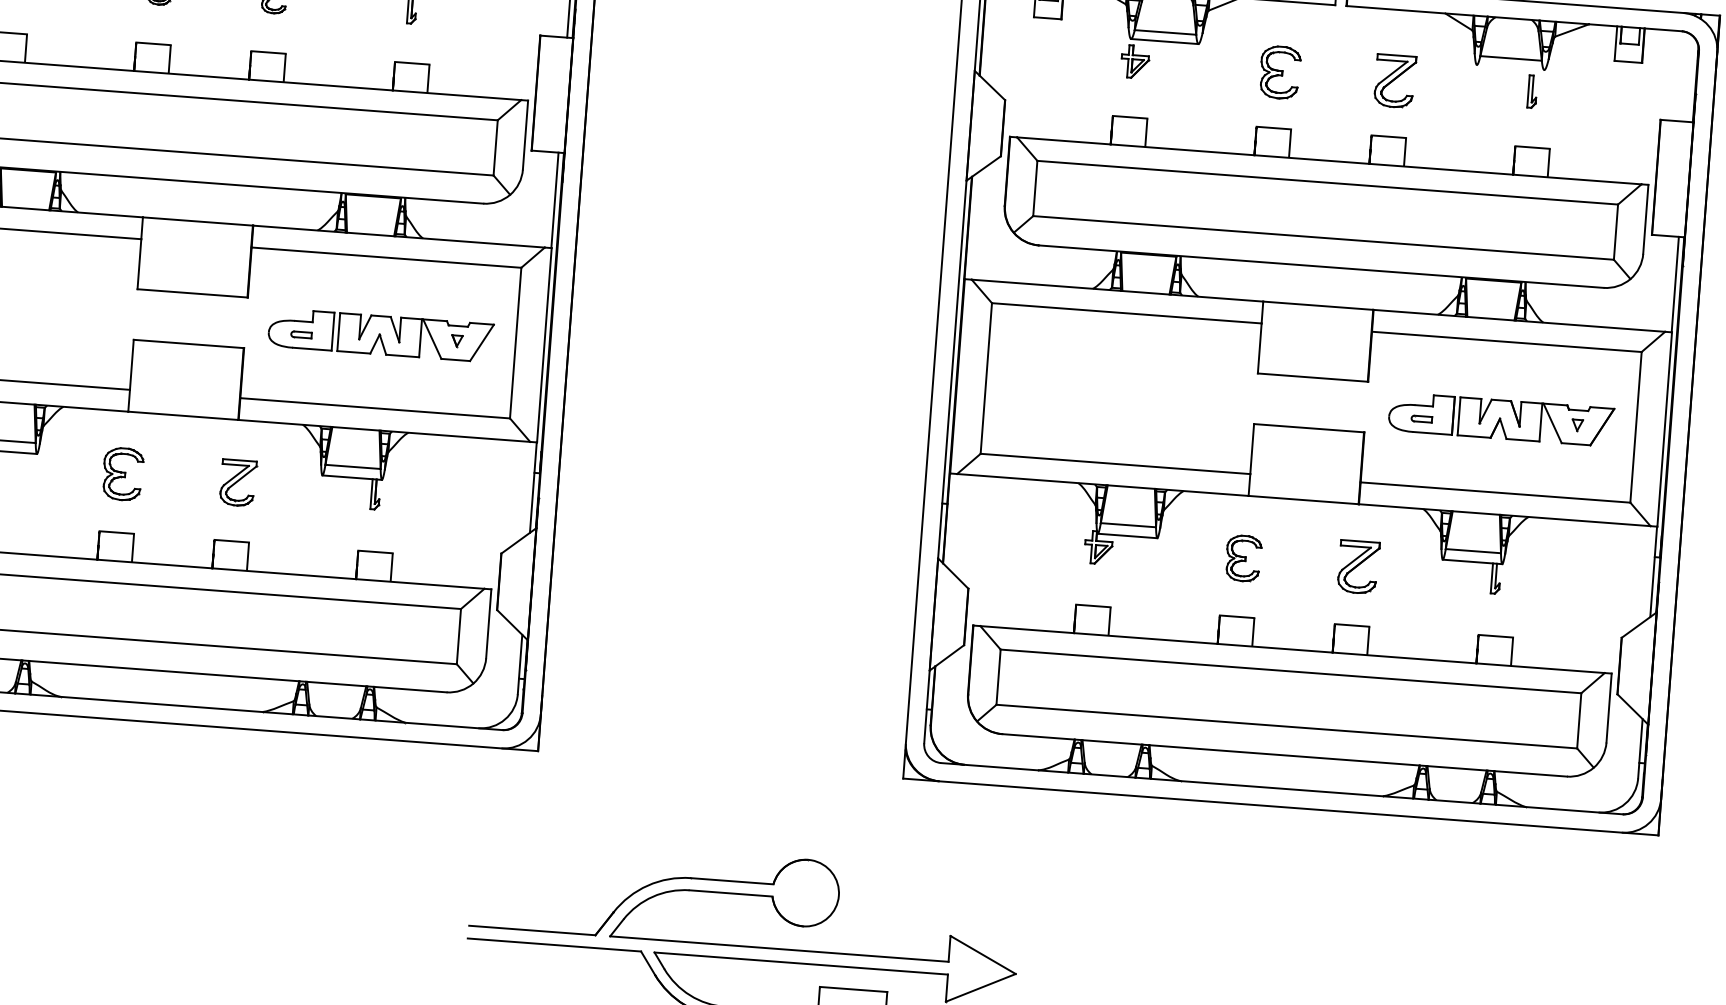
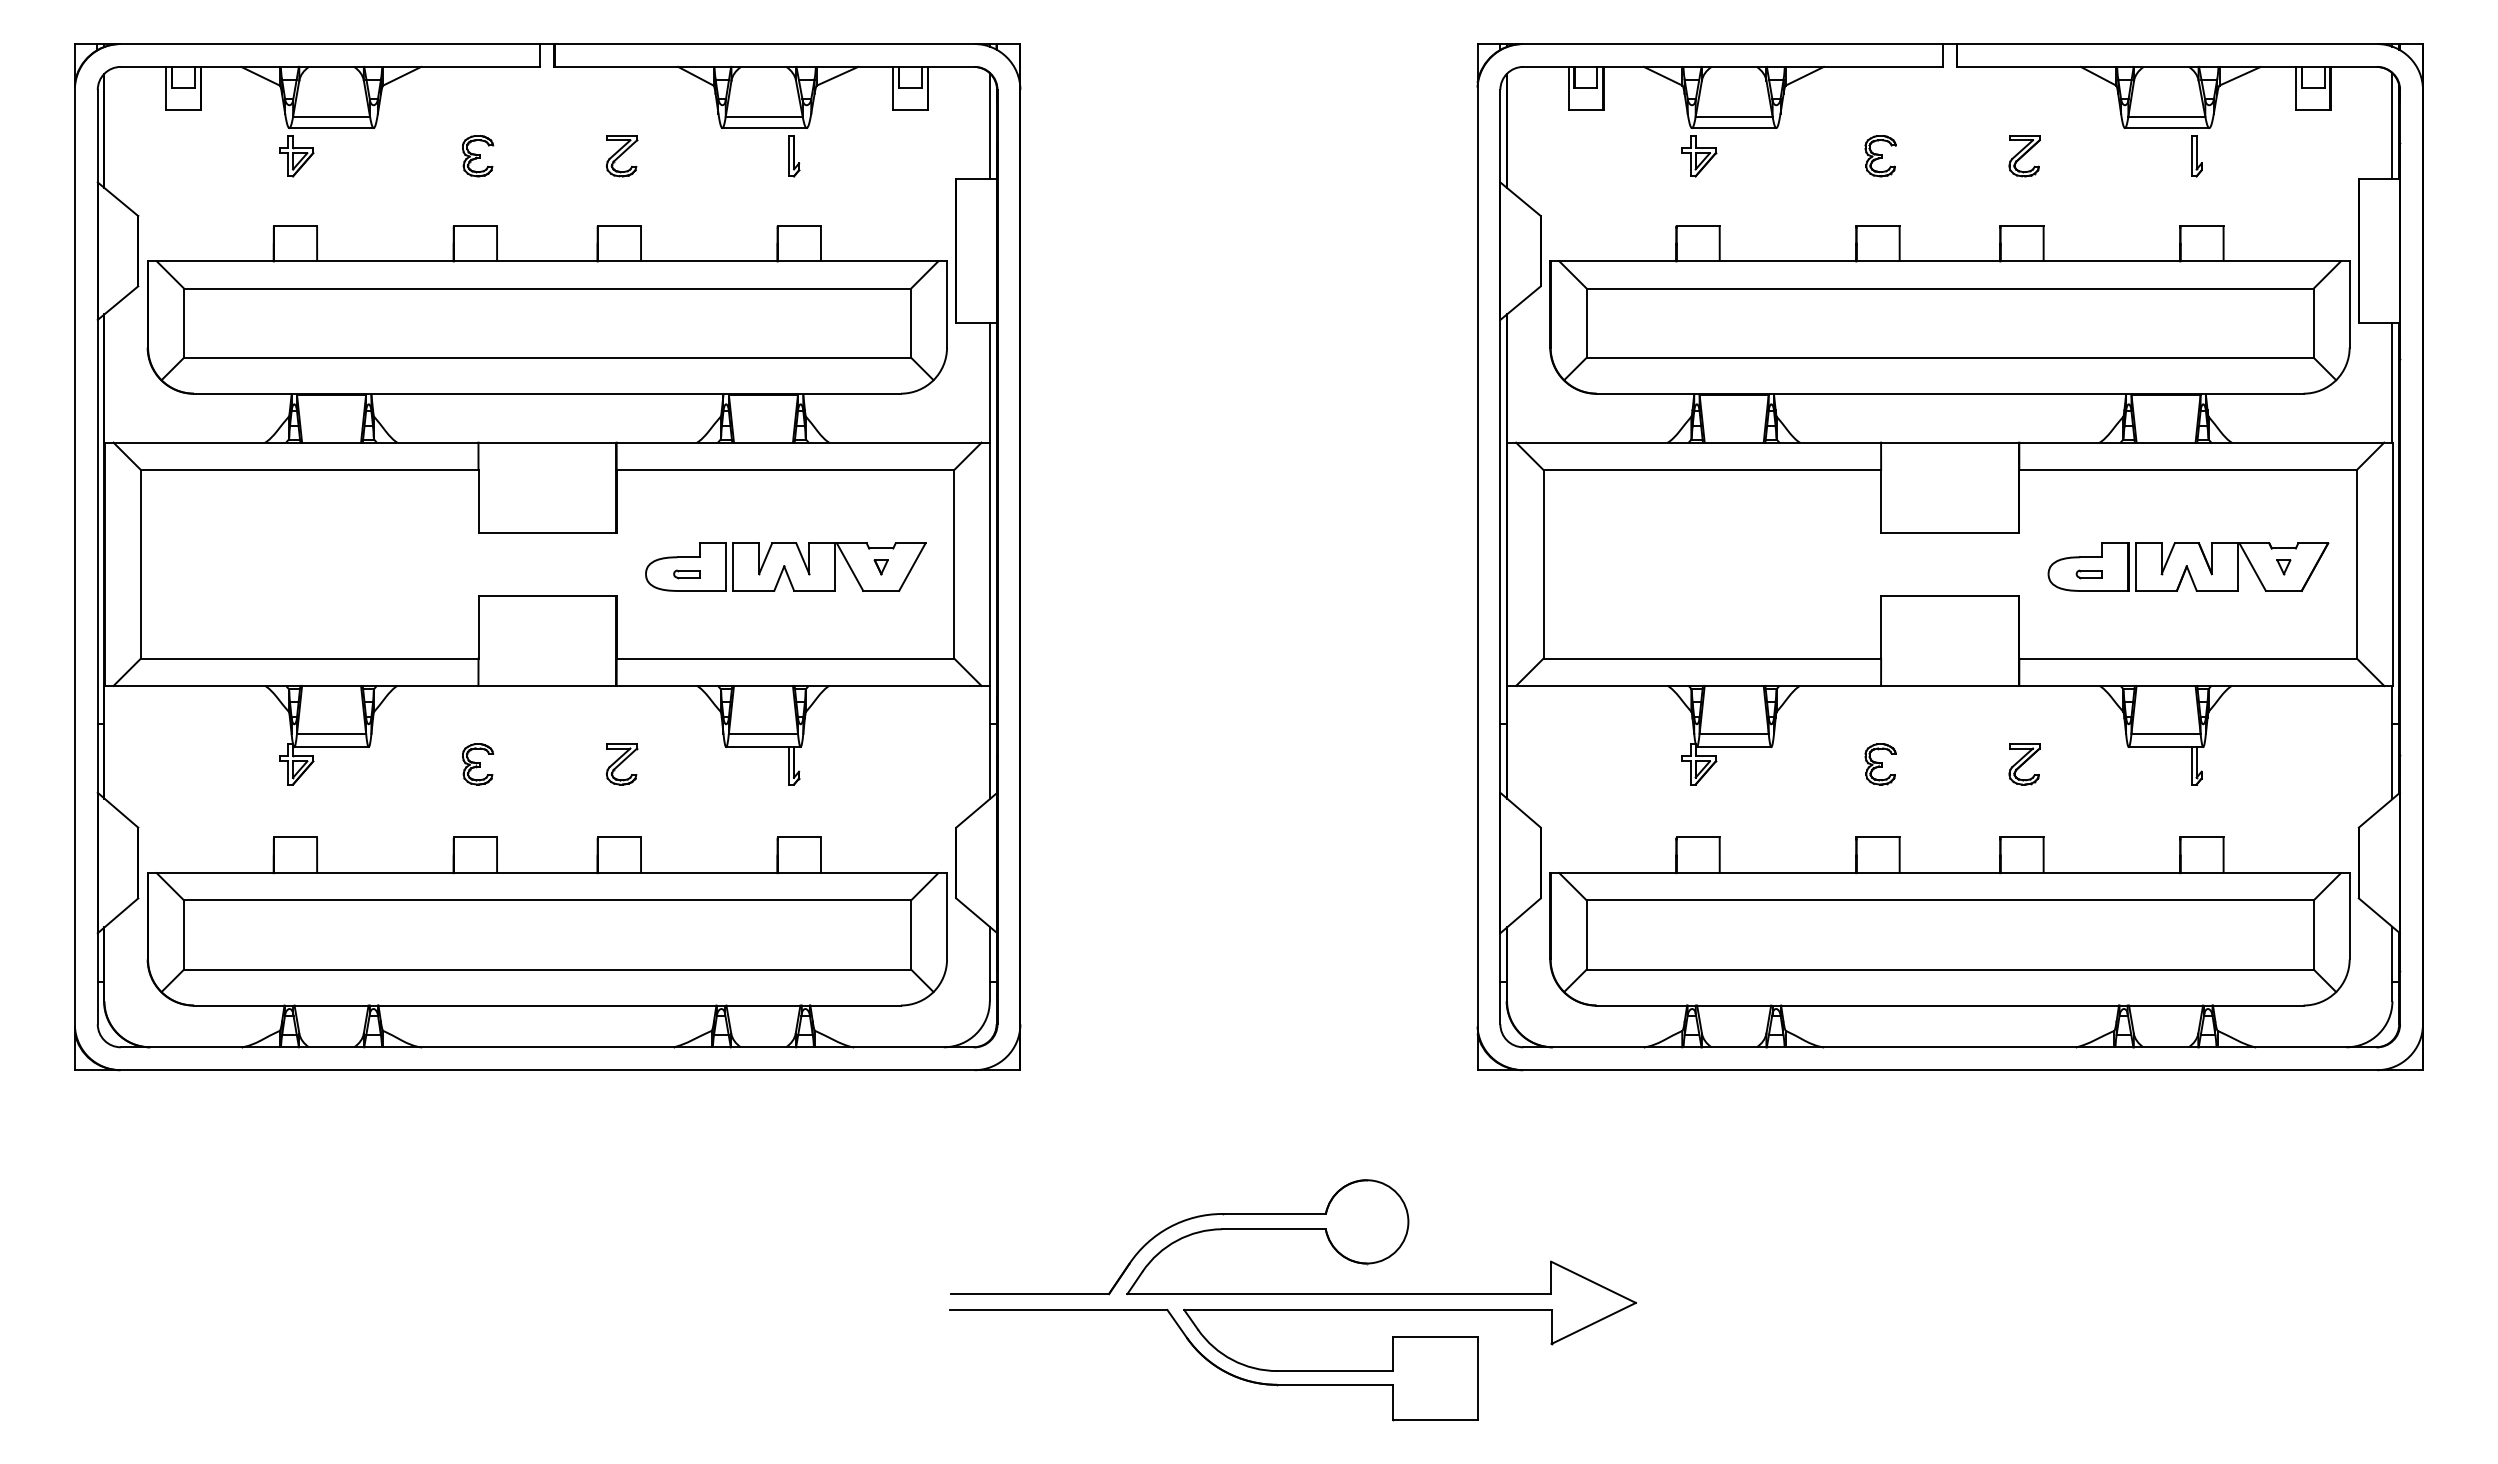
line: (1510, 67) -> (2166, 128), added
part: (1279, 73) -> (1880, 156), size x0.62
line: (1690, 79) -> (2392, 126), added
part: (1394, 81) -> (2024, 156), size x0.62
part: (123, 474) -> (478, 764), size x0.62
part: (237, 483) -> (621, 764), size x0.71
part: (1243, 558) -> (1880, 764), size x0.71
part: (1358, 567) -> (2024, 764), size x0.62

